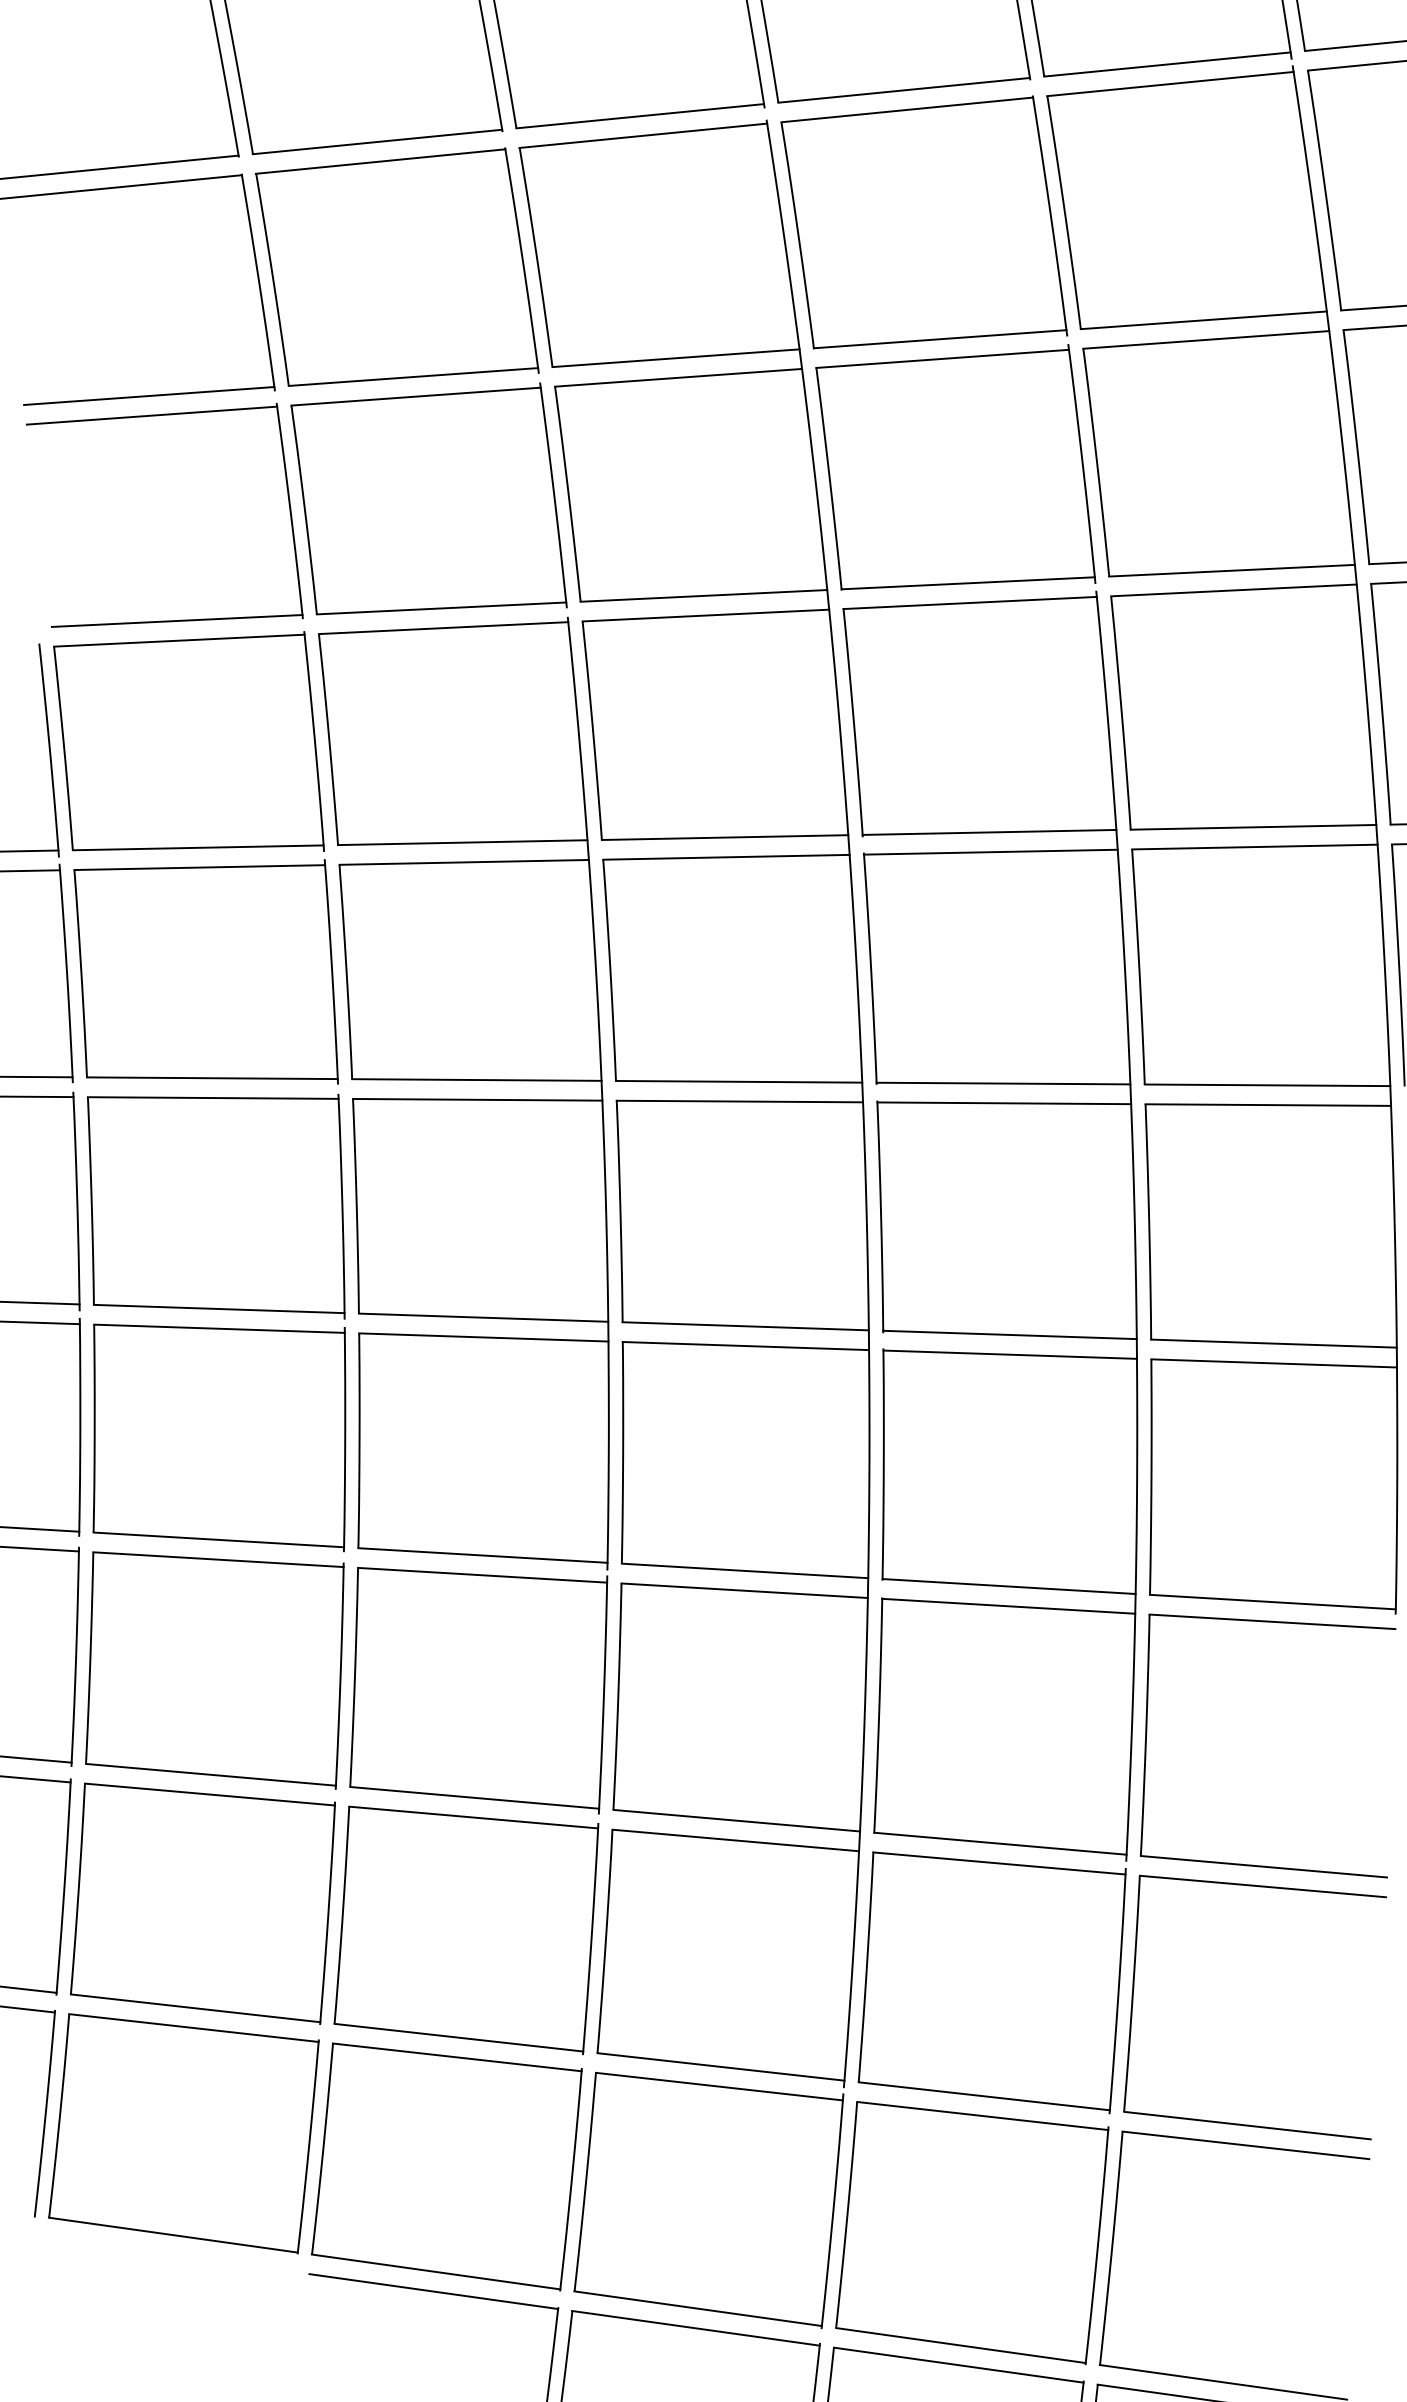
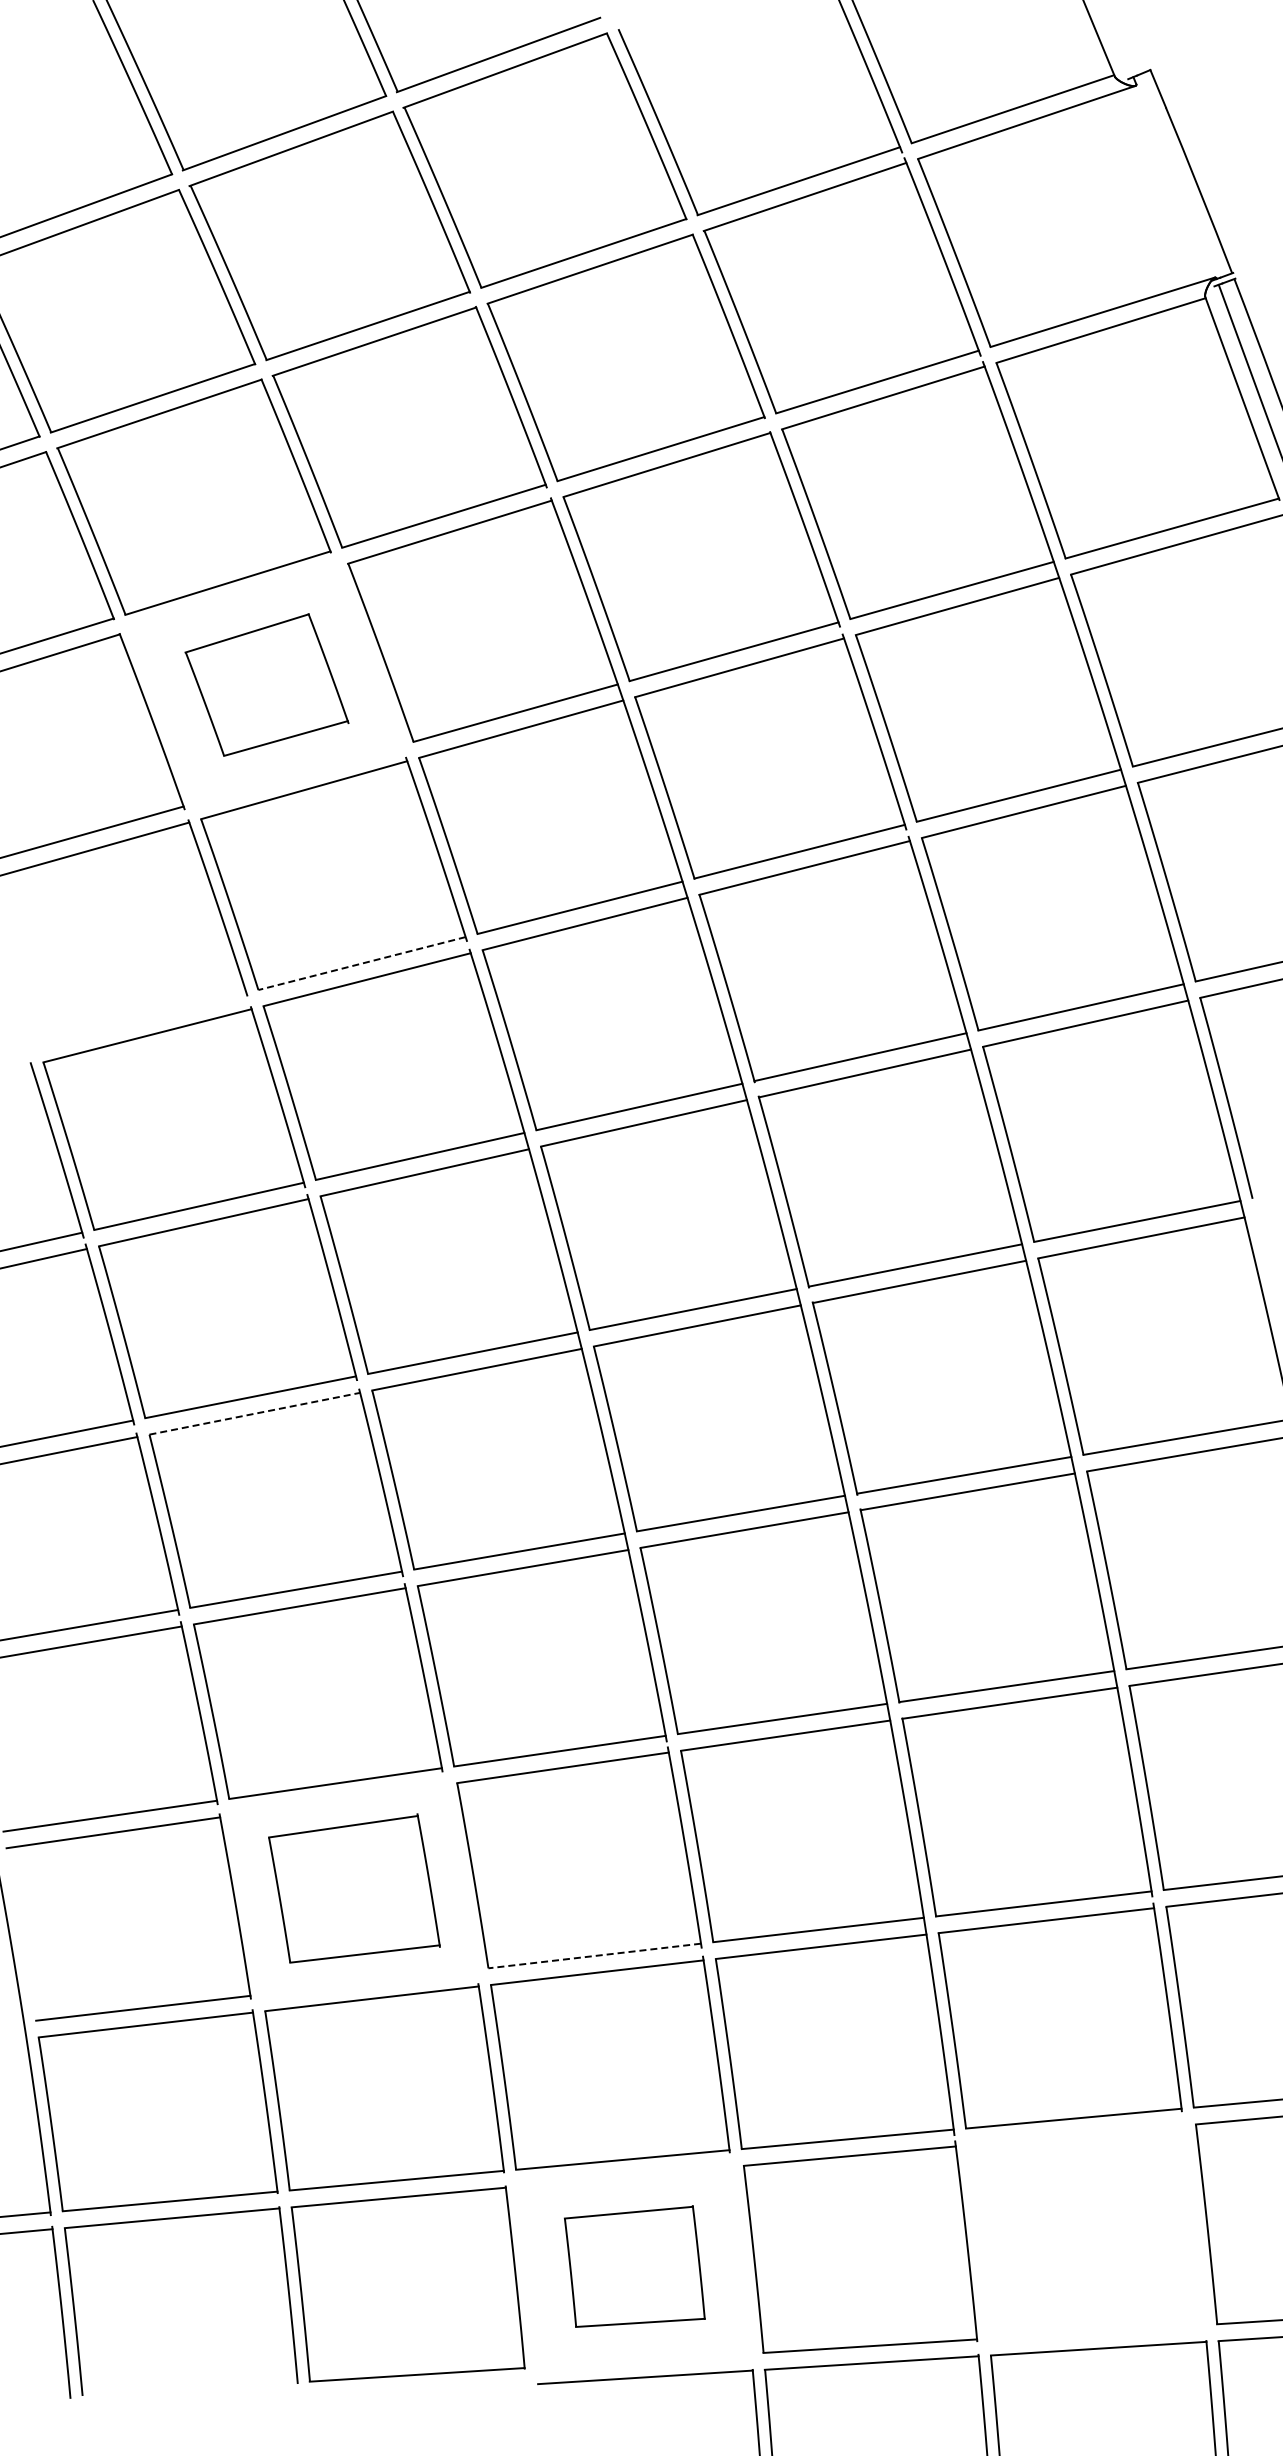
part: (397, 266) -> (266, 684), size x0.6
line: (442, 608) -> (362, 963), solid -> dashed
line: (177, 620) -> (142, 1019), removed
line: (214, 1097) -> (255, 1413), solid -> dashed
part: (215, 1664) -> (354, 1888), size x0.7
line: (474, 1797) -> (594, 1955), solid -> dashed
part: (447, 2162) -> (634, 2266), size x0.6
part: (972, 2227) -> (1086, 2230), removed

